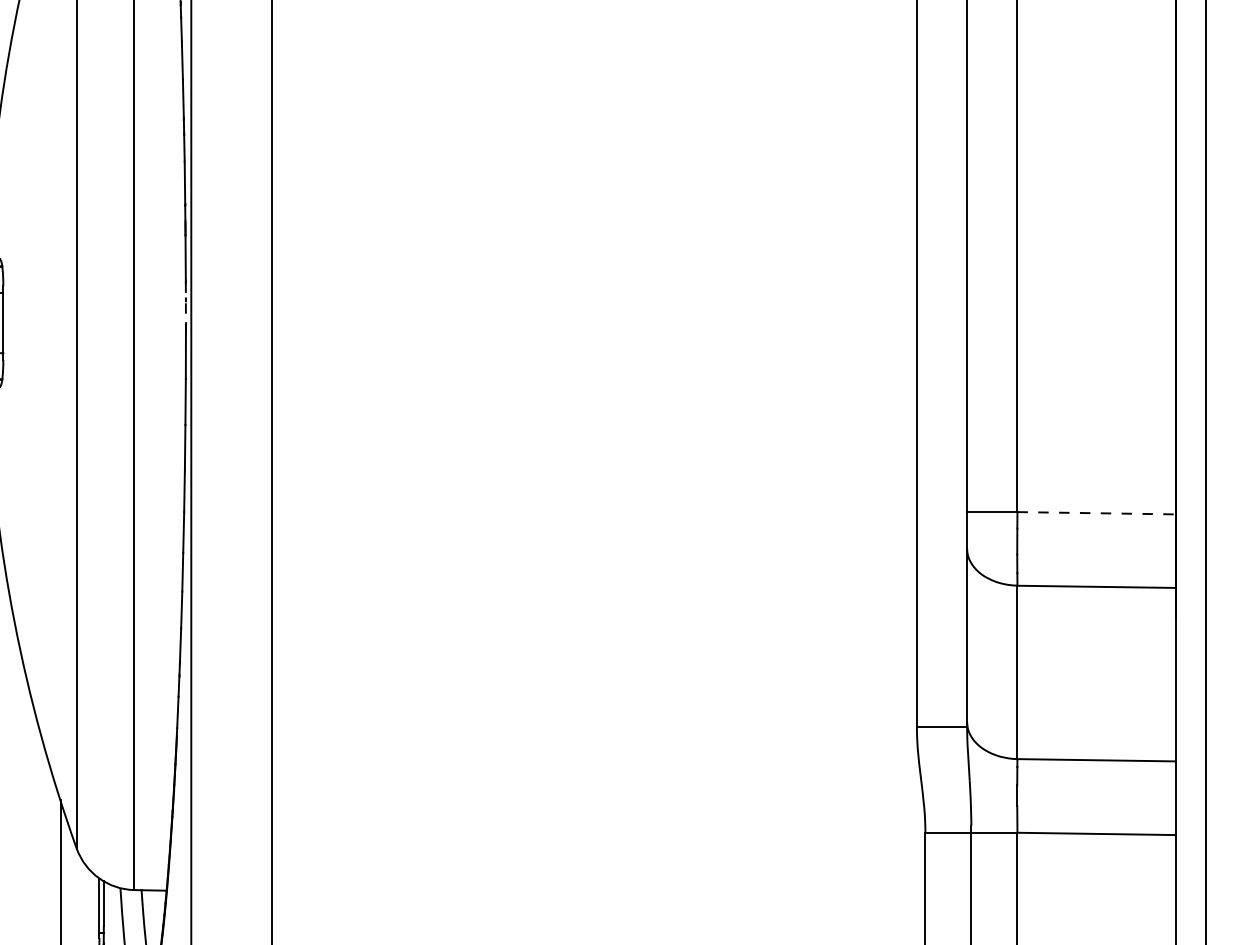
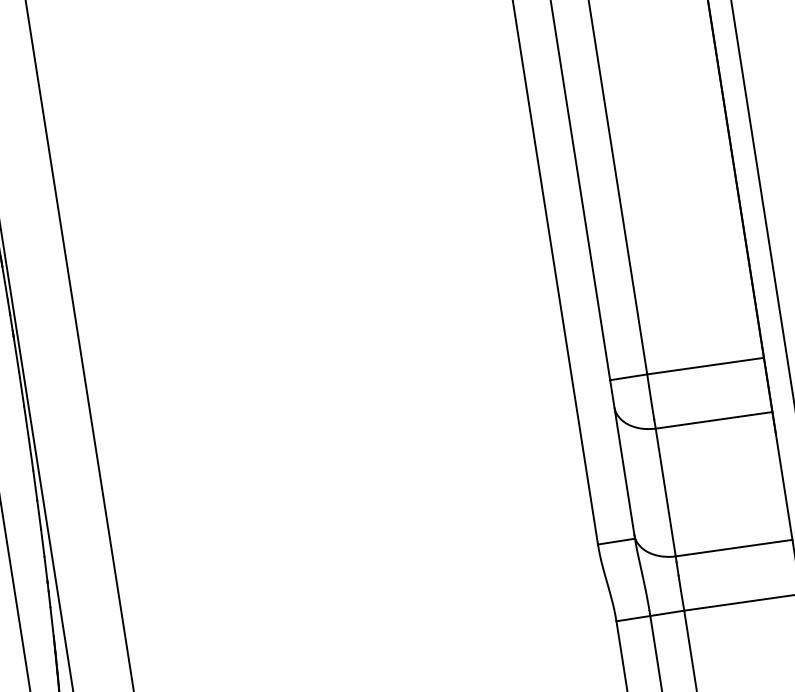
line: (185, 307) -> (10, 319), dashed -> solid
line: (1096, 513) -> (705, 366), dashed -> solid

